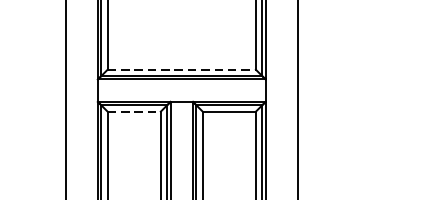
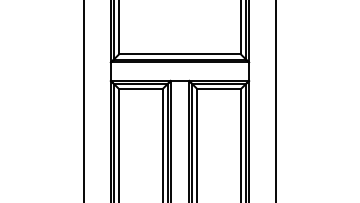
line: (182, 69) -> (180, 54), dashed -> solid
line: (133, 111) -> (140, 88), dashed -> solid

